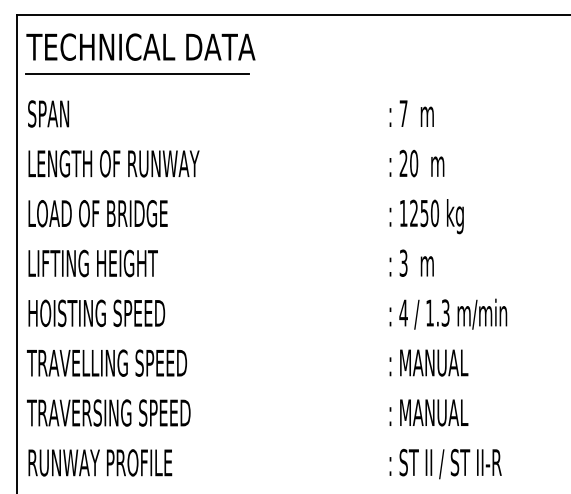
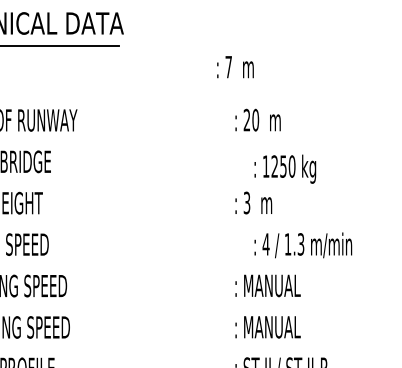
text: (411, 113) -> (235, 66), moved
text: (426, 216) -> (285, 169), moved
text: (448, 313) -> (303, 244), moved

